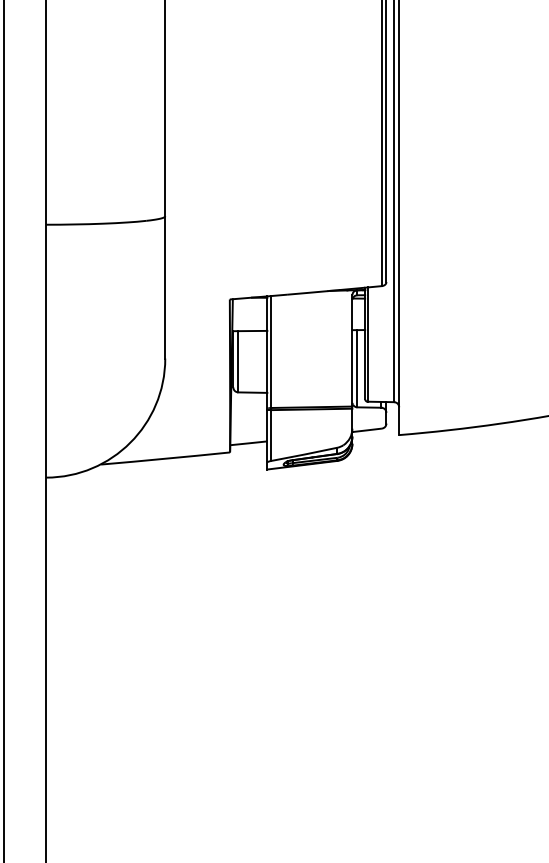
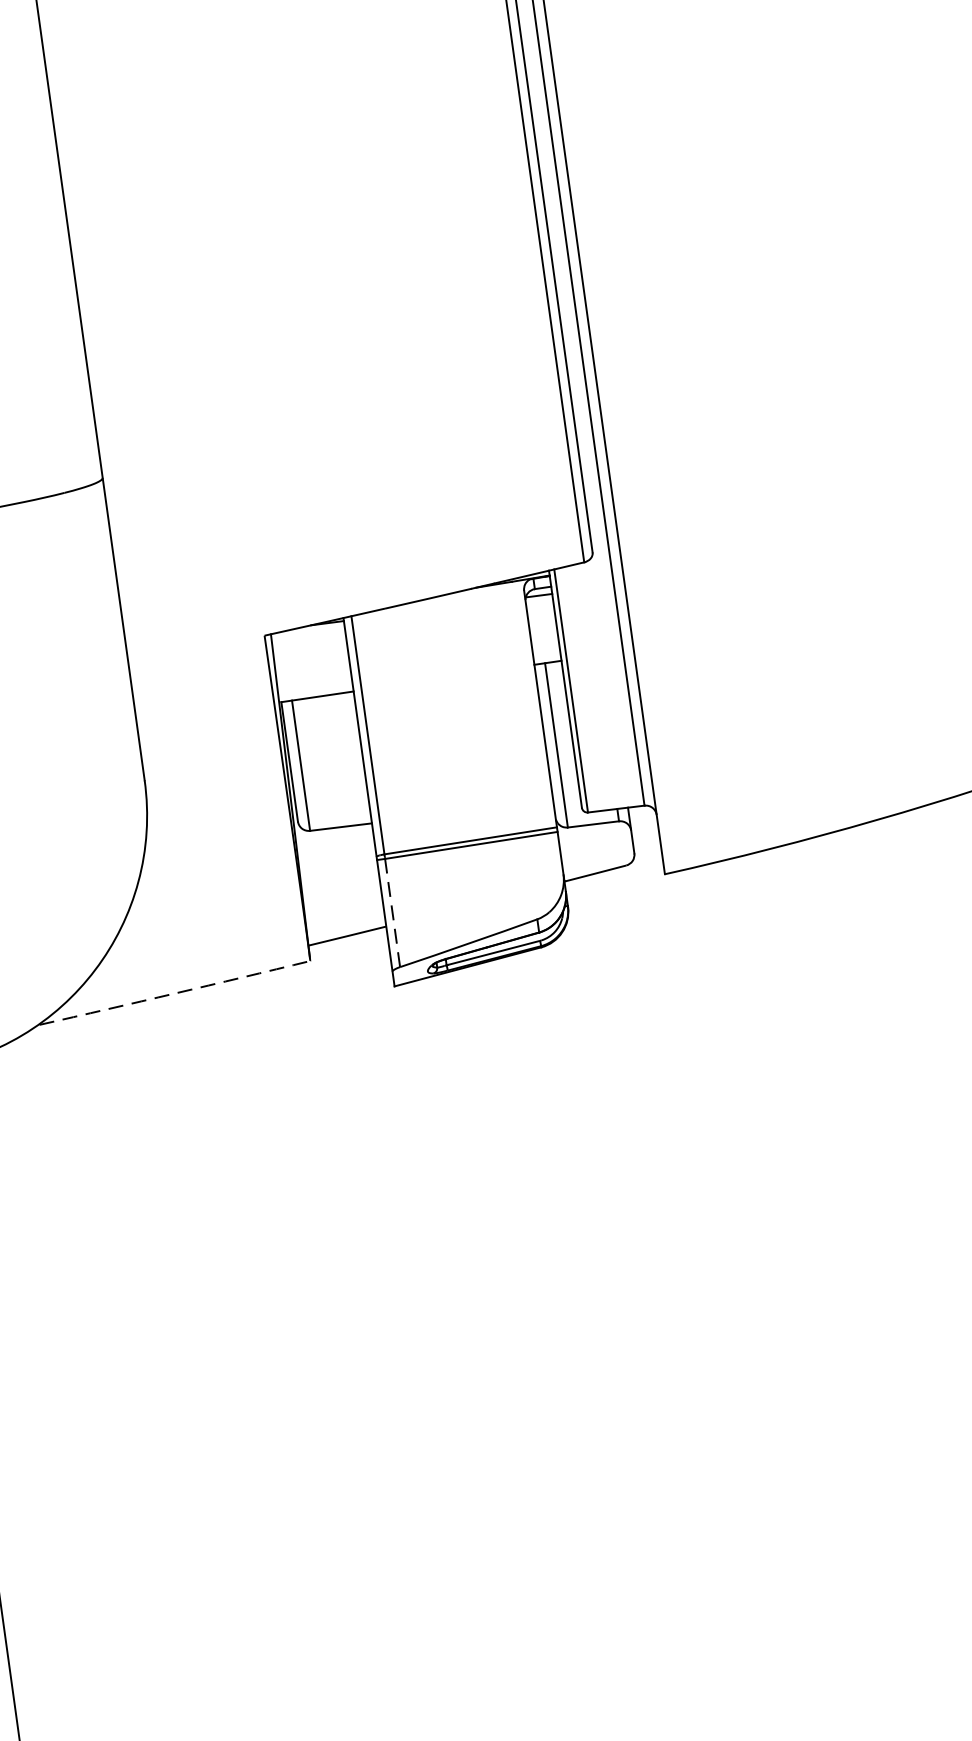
line: (271, 435) -> (393, 912), solid -> dashed
arc: (165, 458) -> (174, 992), solid -> dashed

